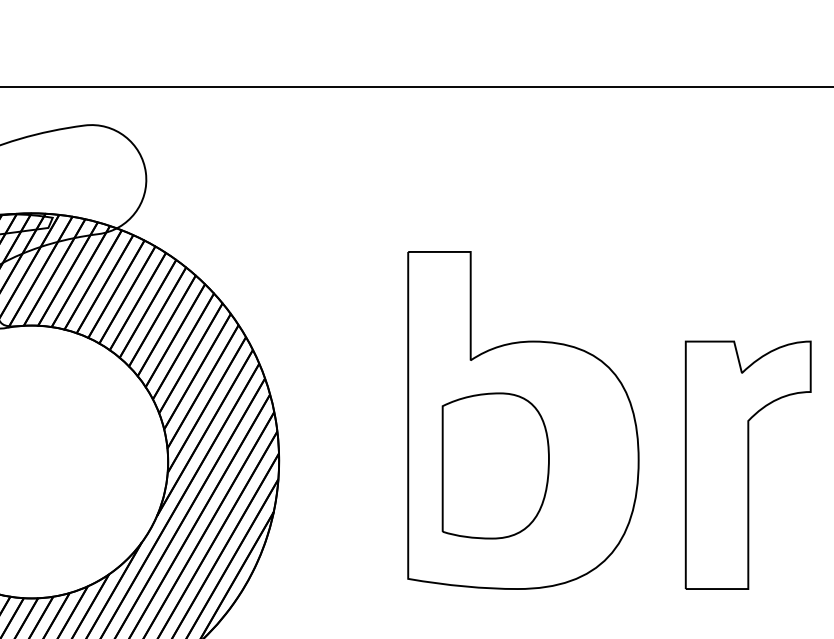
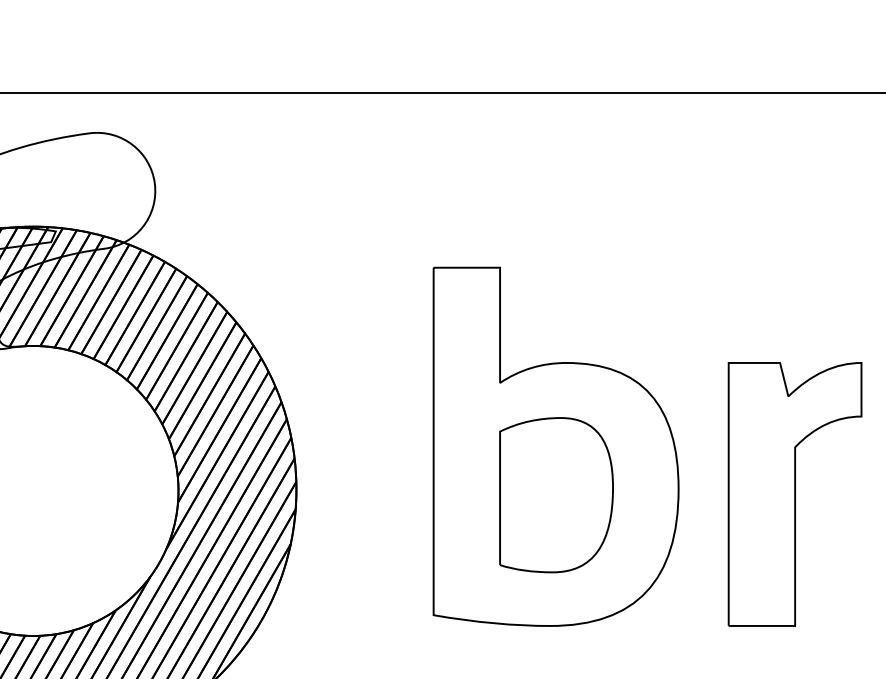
part: (495, 465) -> (556, 494), moved

